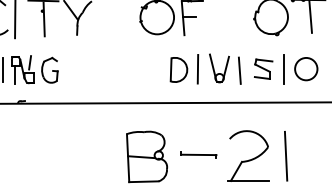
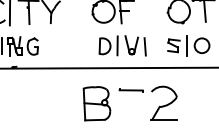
part: (205, 68) -> (122, 45), moved
line: (197, 155) -> (130, 90), moved
line: (285, 156) -> (188, 103), removed

